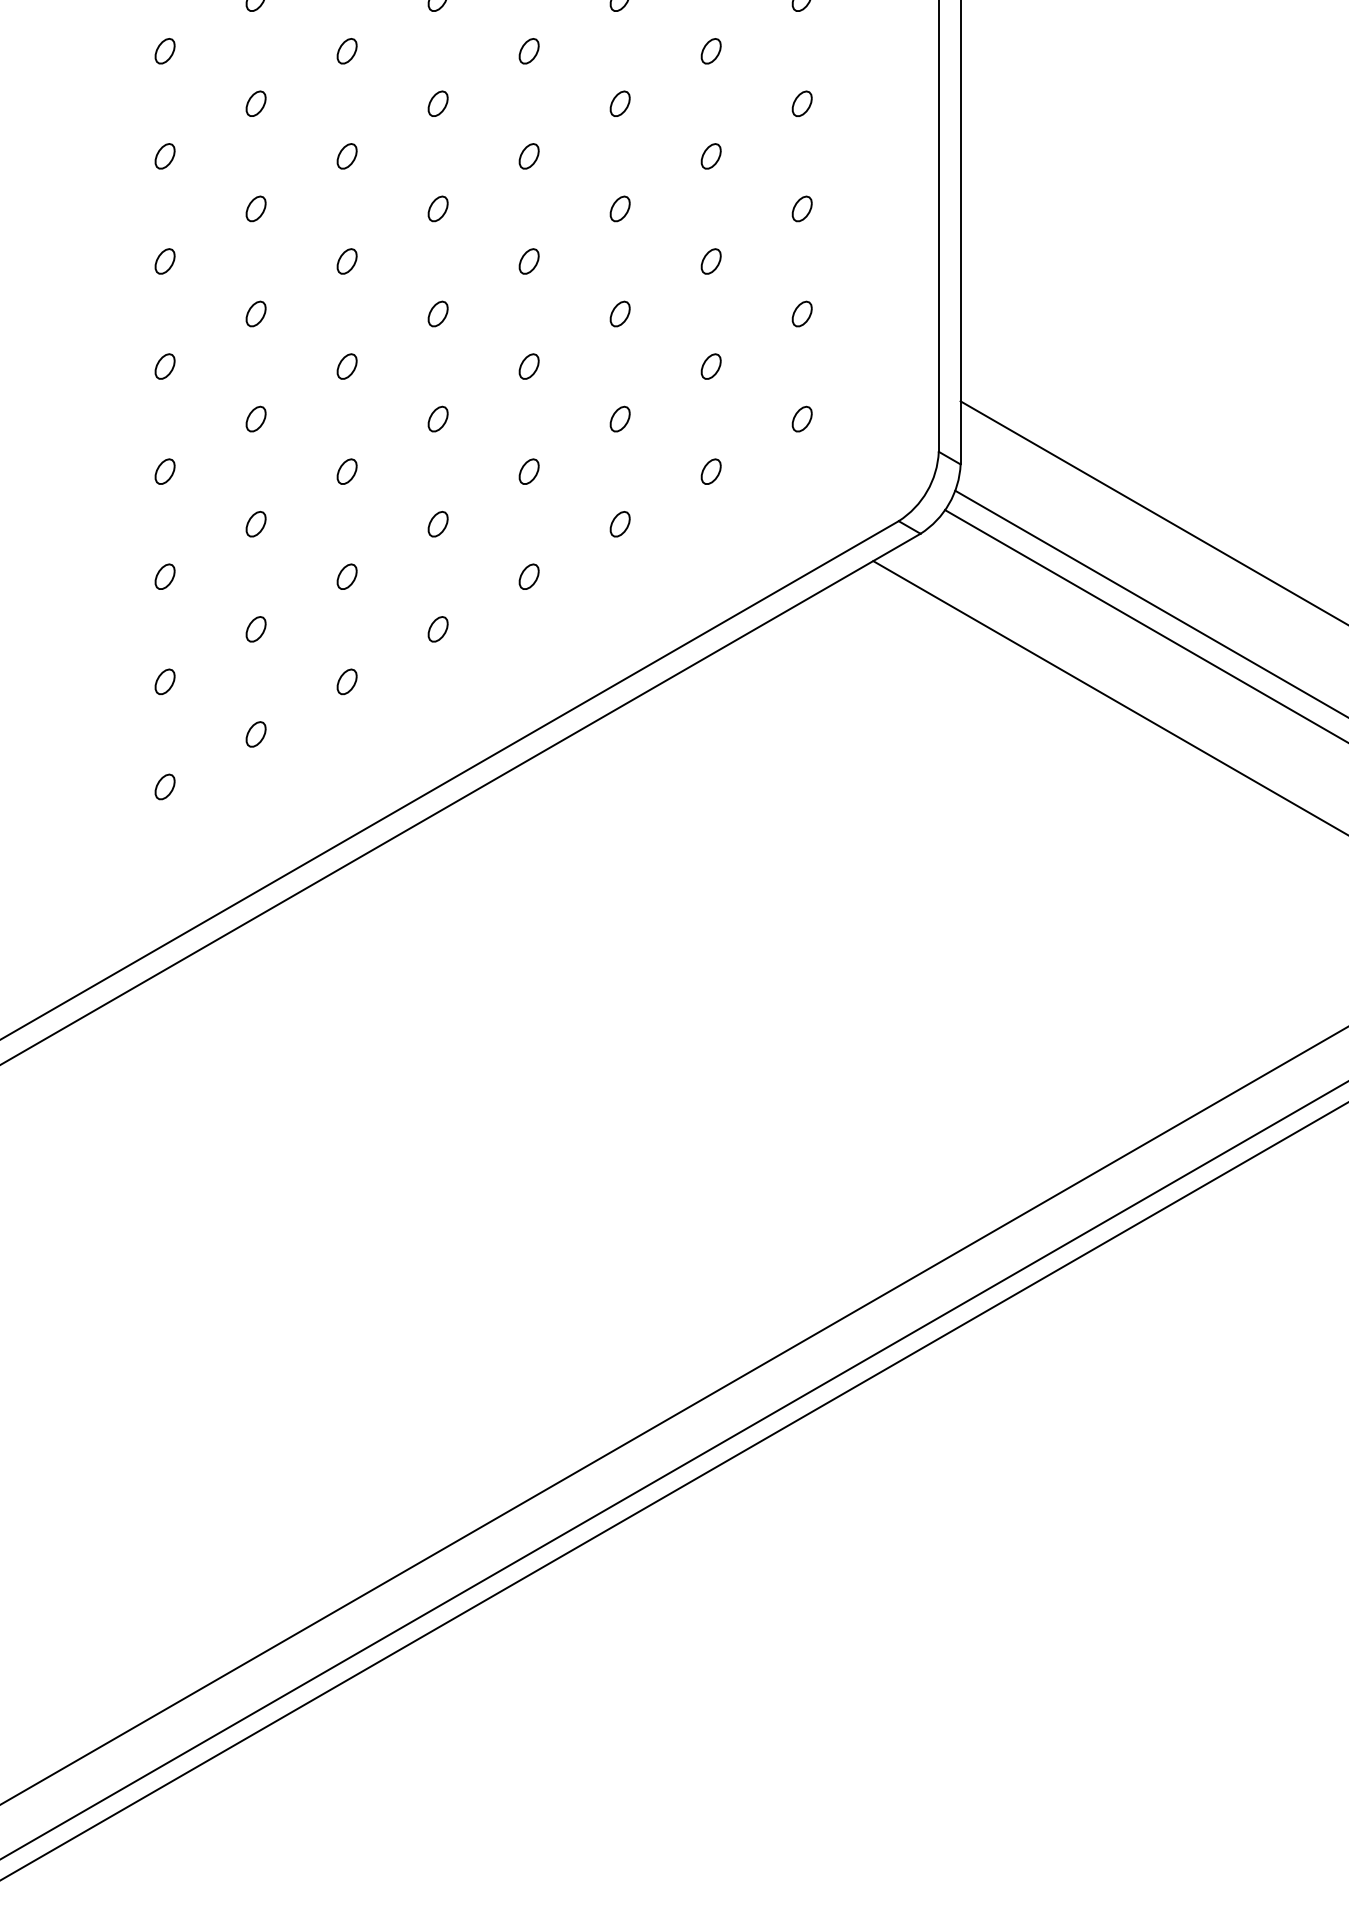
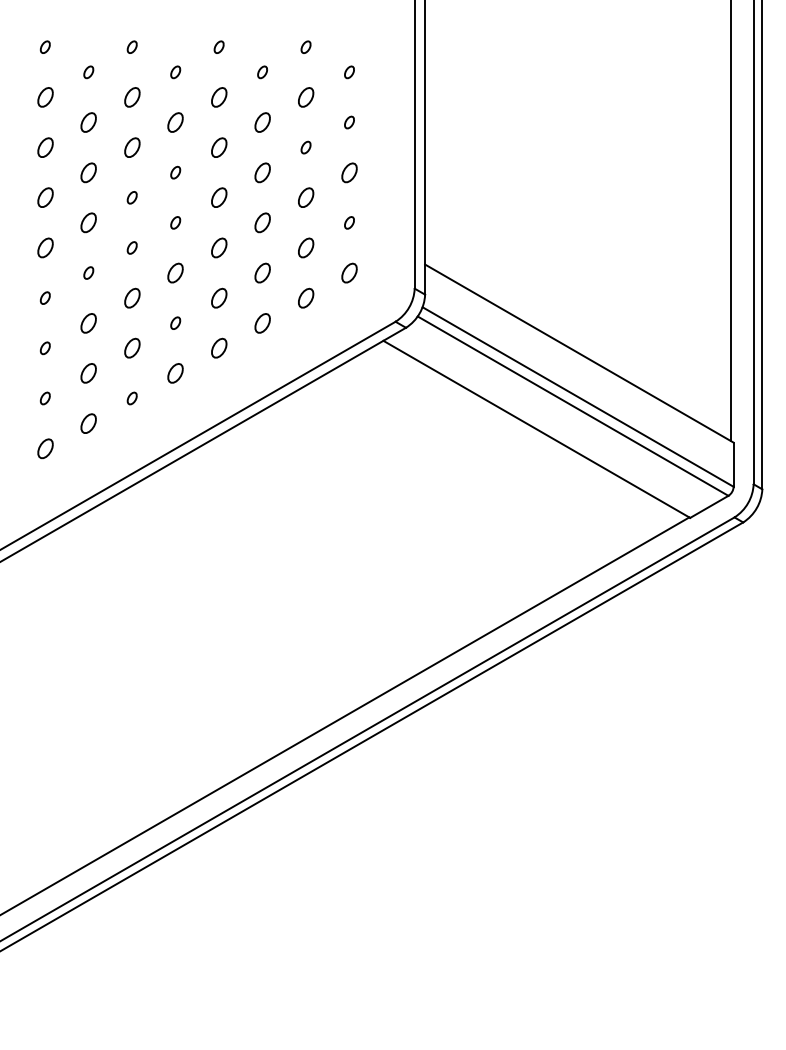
part: (163, 51) -> (44, 97), size x1.6
part: (345, 51) -> (131, 97), size x1.6
part: (527, 51) -> (218, 97), size x1.6
part: (710, 51) -> (305, 97), size x1.6
part: (255, 103) -> (88, 122), size x1.6
part: (437, 103) -> (175, 122), size x1.6
part: (619, 103) -> (262, 122), size x1.6
part: (163, 156) -> (44, 147), size x1.6
part: (345, 156) -> (131, 147), size x1.6
part: (527, 156) -> (218, 147), size x1.6
part: (255, 208) -> (88, 172), size x1.6
part: (619, 208) -> (262, 172), size x1.6
part: (802, 208) -> (349, 172), size x1.6
part: (163, 260) -> (44, 197), size x1.6
part: (527, 260) -> (218, 197), size x1.6
part: (710, 260) -> (305, 197), size x1.6
part: (255, 313) -> (88, 222), size x1.6
part: (619, 313) -> (262, 222), size x1.6
part: (163, 365) -> (44, 247), size x1.6
part: (527, 365) -> (218, 247), size x1.6
part: (710, 365) -> (305, 247), size x1.6
part: (437, 417) -> (175, 272), size x1.6
part: (619, 417) -> (262, 272), size x1.6
part: (802, 417) -> (349, 272), size x1.6
part: (345, 470) -> (131, 297), size x1.6
part: (527, 470) -> (218, 297), size x1.6
part: (710, 470) -> (305, 297), size x1.6
part: (255, 522) -> (88, 322), size x1.6
part: (619, 522) -> (262, 322), size x1.6
part: (345, 577) -> (131, 348), size x1.6
part: (527, 577) -> (218, 348), size x1.6
part: (255, 629) -> (88, 373), size x1.6
part: (437, 629) -> (175, 373), size x1.6
part: (255, 734) -> (88, 423), size x1.6
part: (163, 786) -> (44, 448), size x1.6

